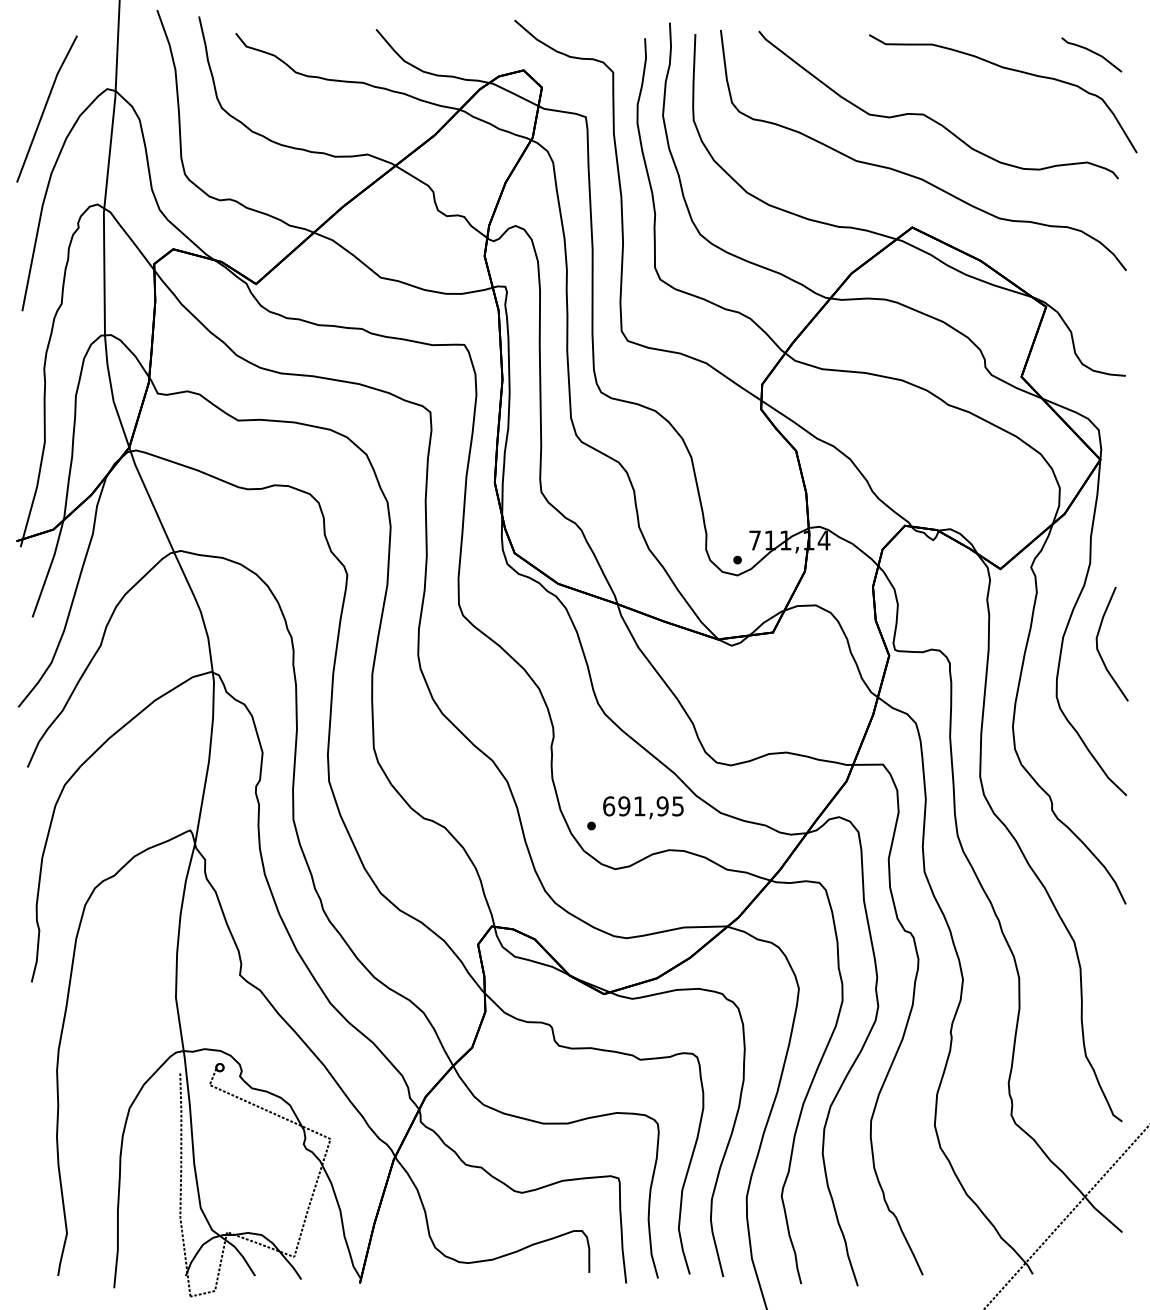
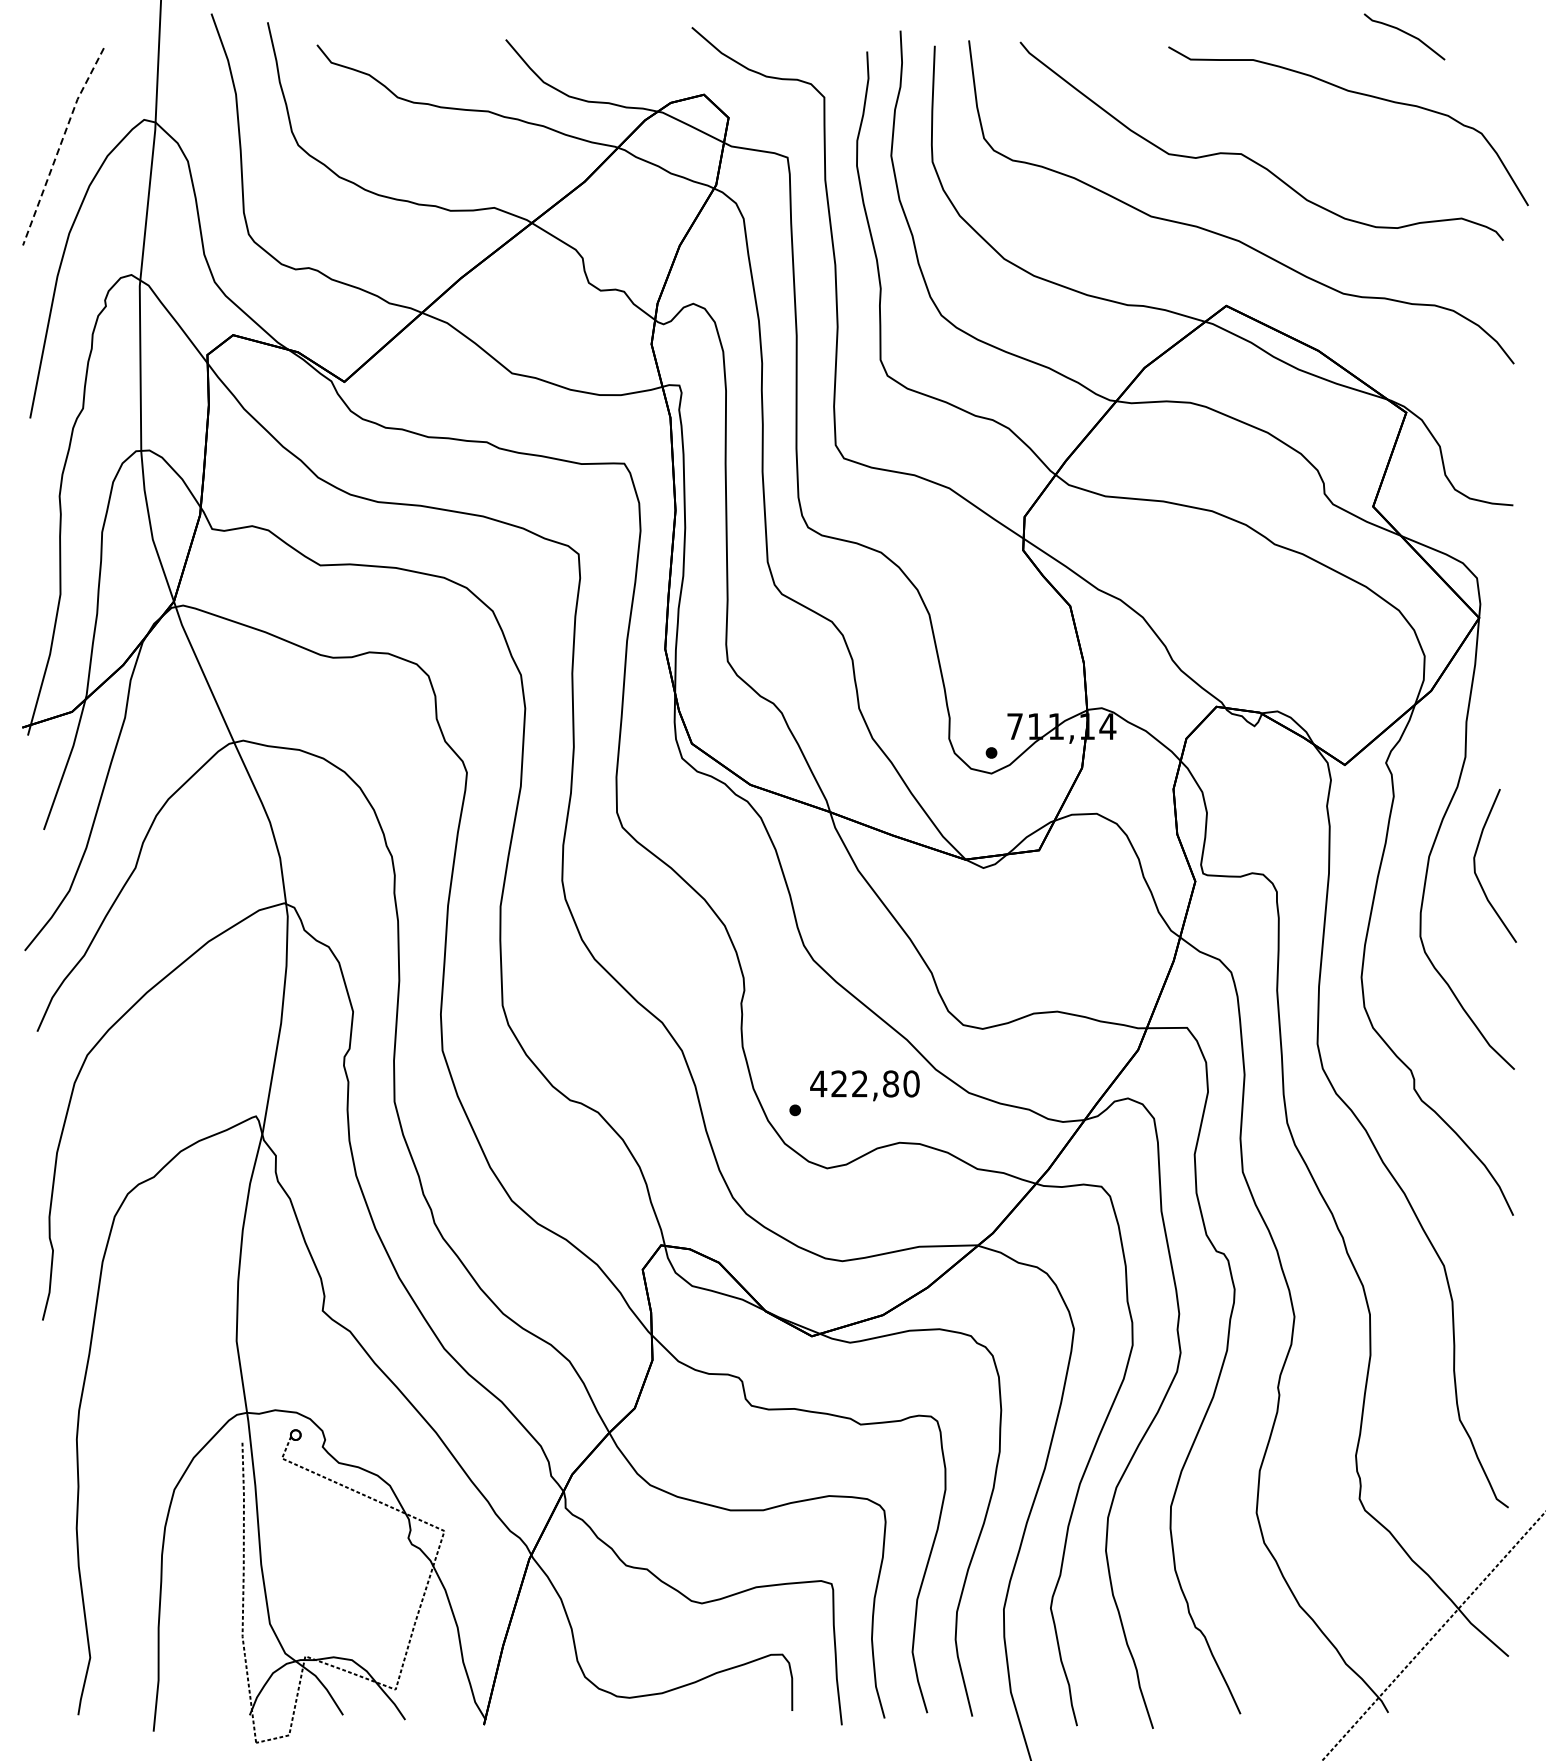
curve: (1093, 53) -> (1406, 34), moved
line: (44, 107) -> (60, 144), solid -> dashed
text: (643, 806) -> (864, 1083), 691,95 -> 422,80

